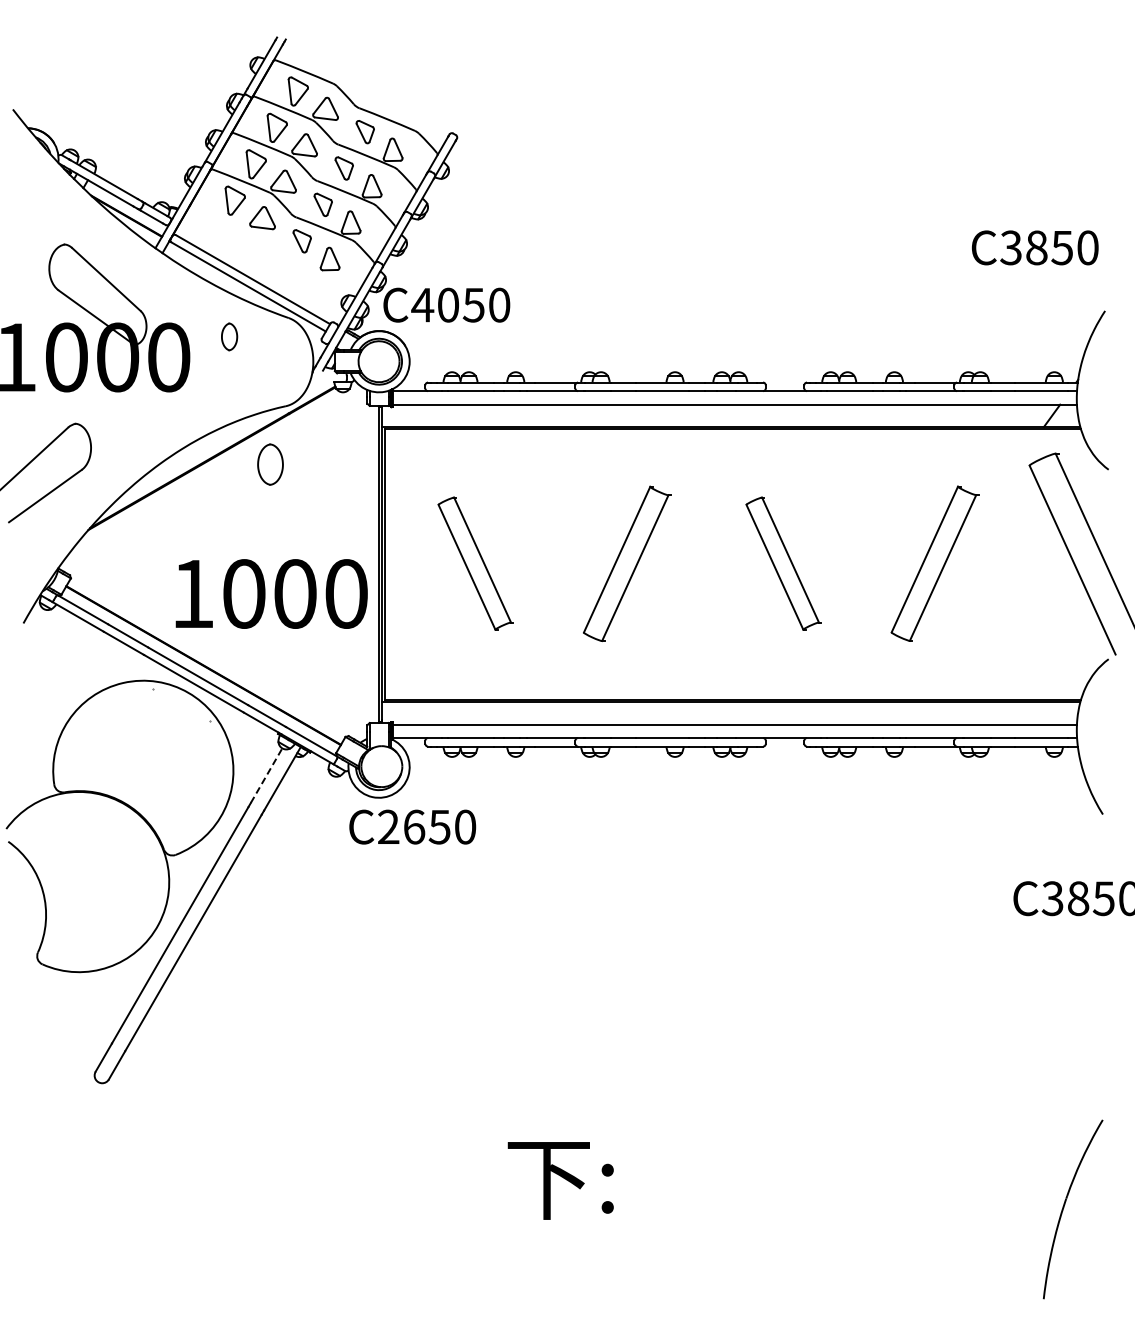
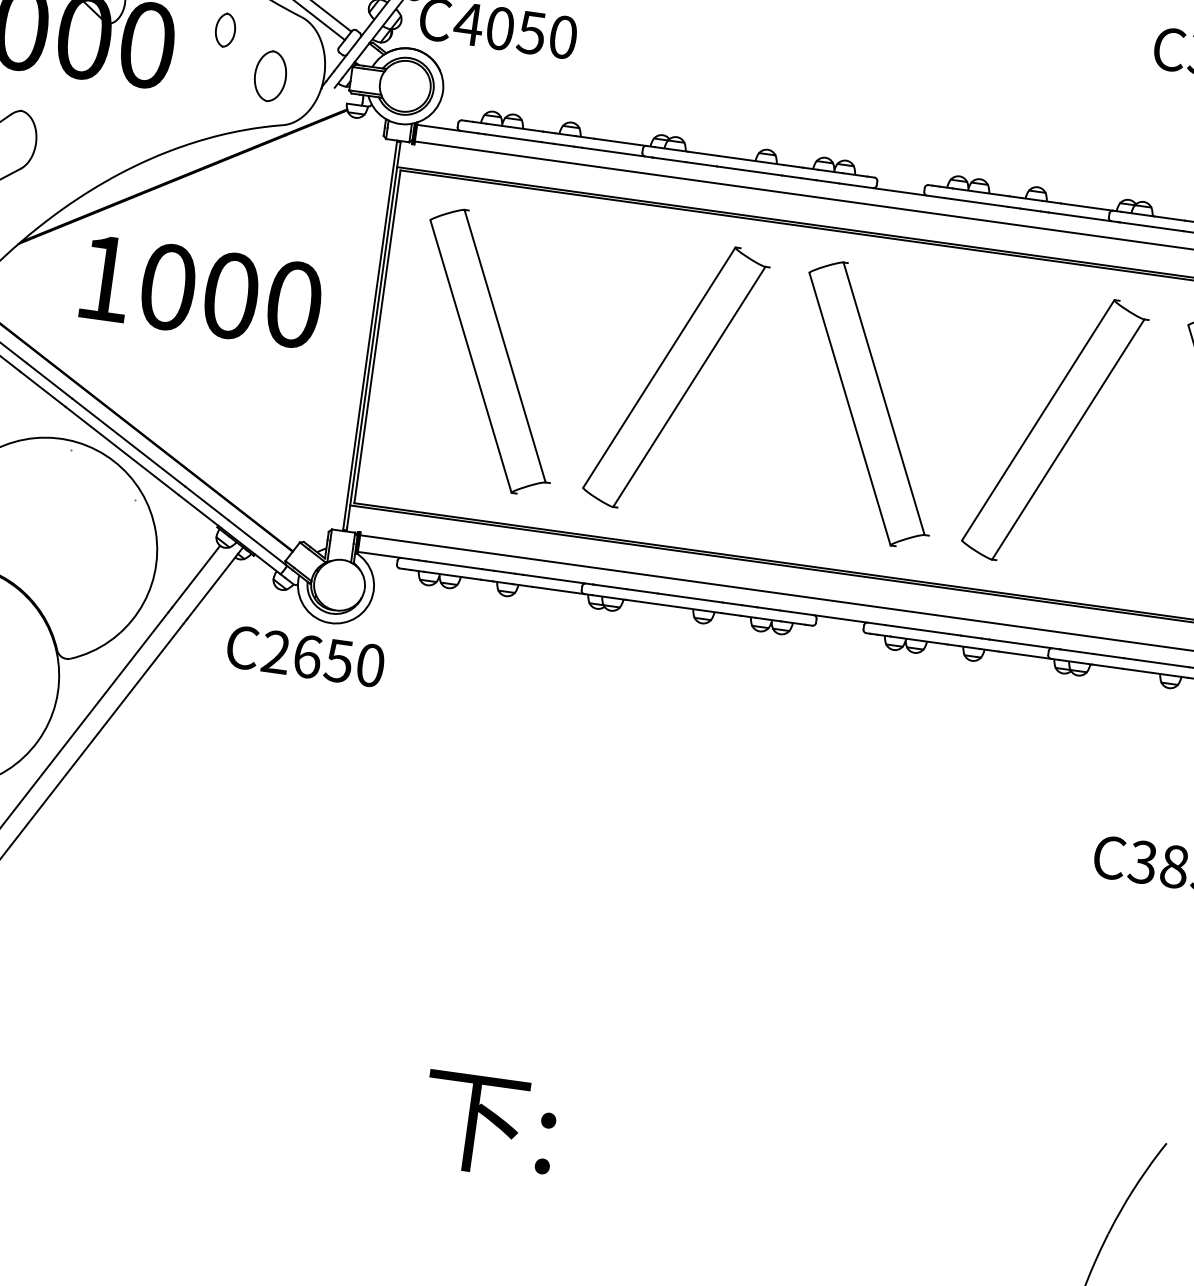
part: (270, 464) -> (270, 76), moved
part: (475, 563) -> (489, 351), size x1.67
part: (627, 563) -> (676, 377), size x1.43
part: (783, 563) -> (868, 403), size x1.67
part: (934, 563) -> (1054, 429), size x1.43
text: (271, 593) -> (201, 291), moved
line: (266, 775) -> (196, 576), dashed -> solid
text: (412, 826) -> (305, 655), moved

